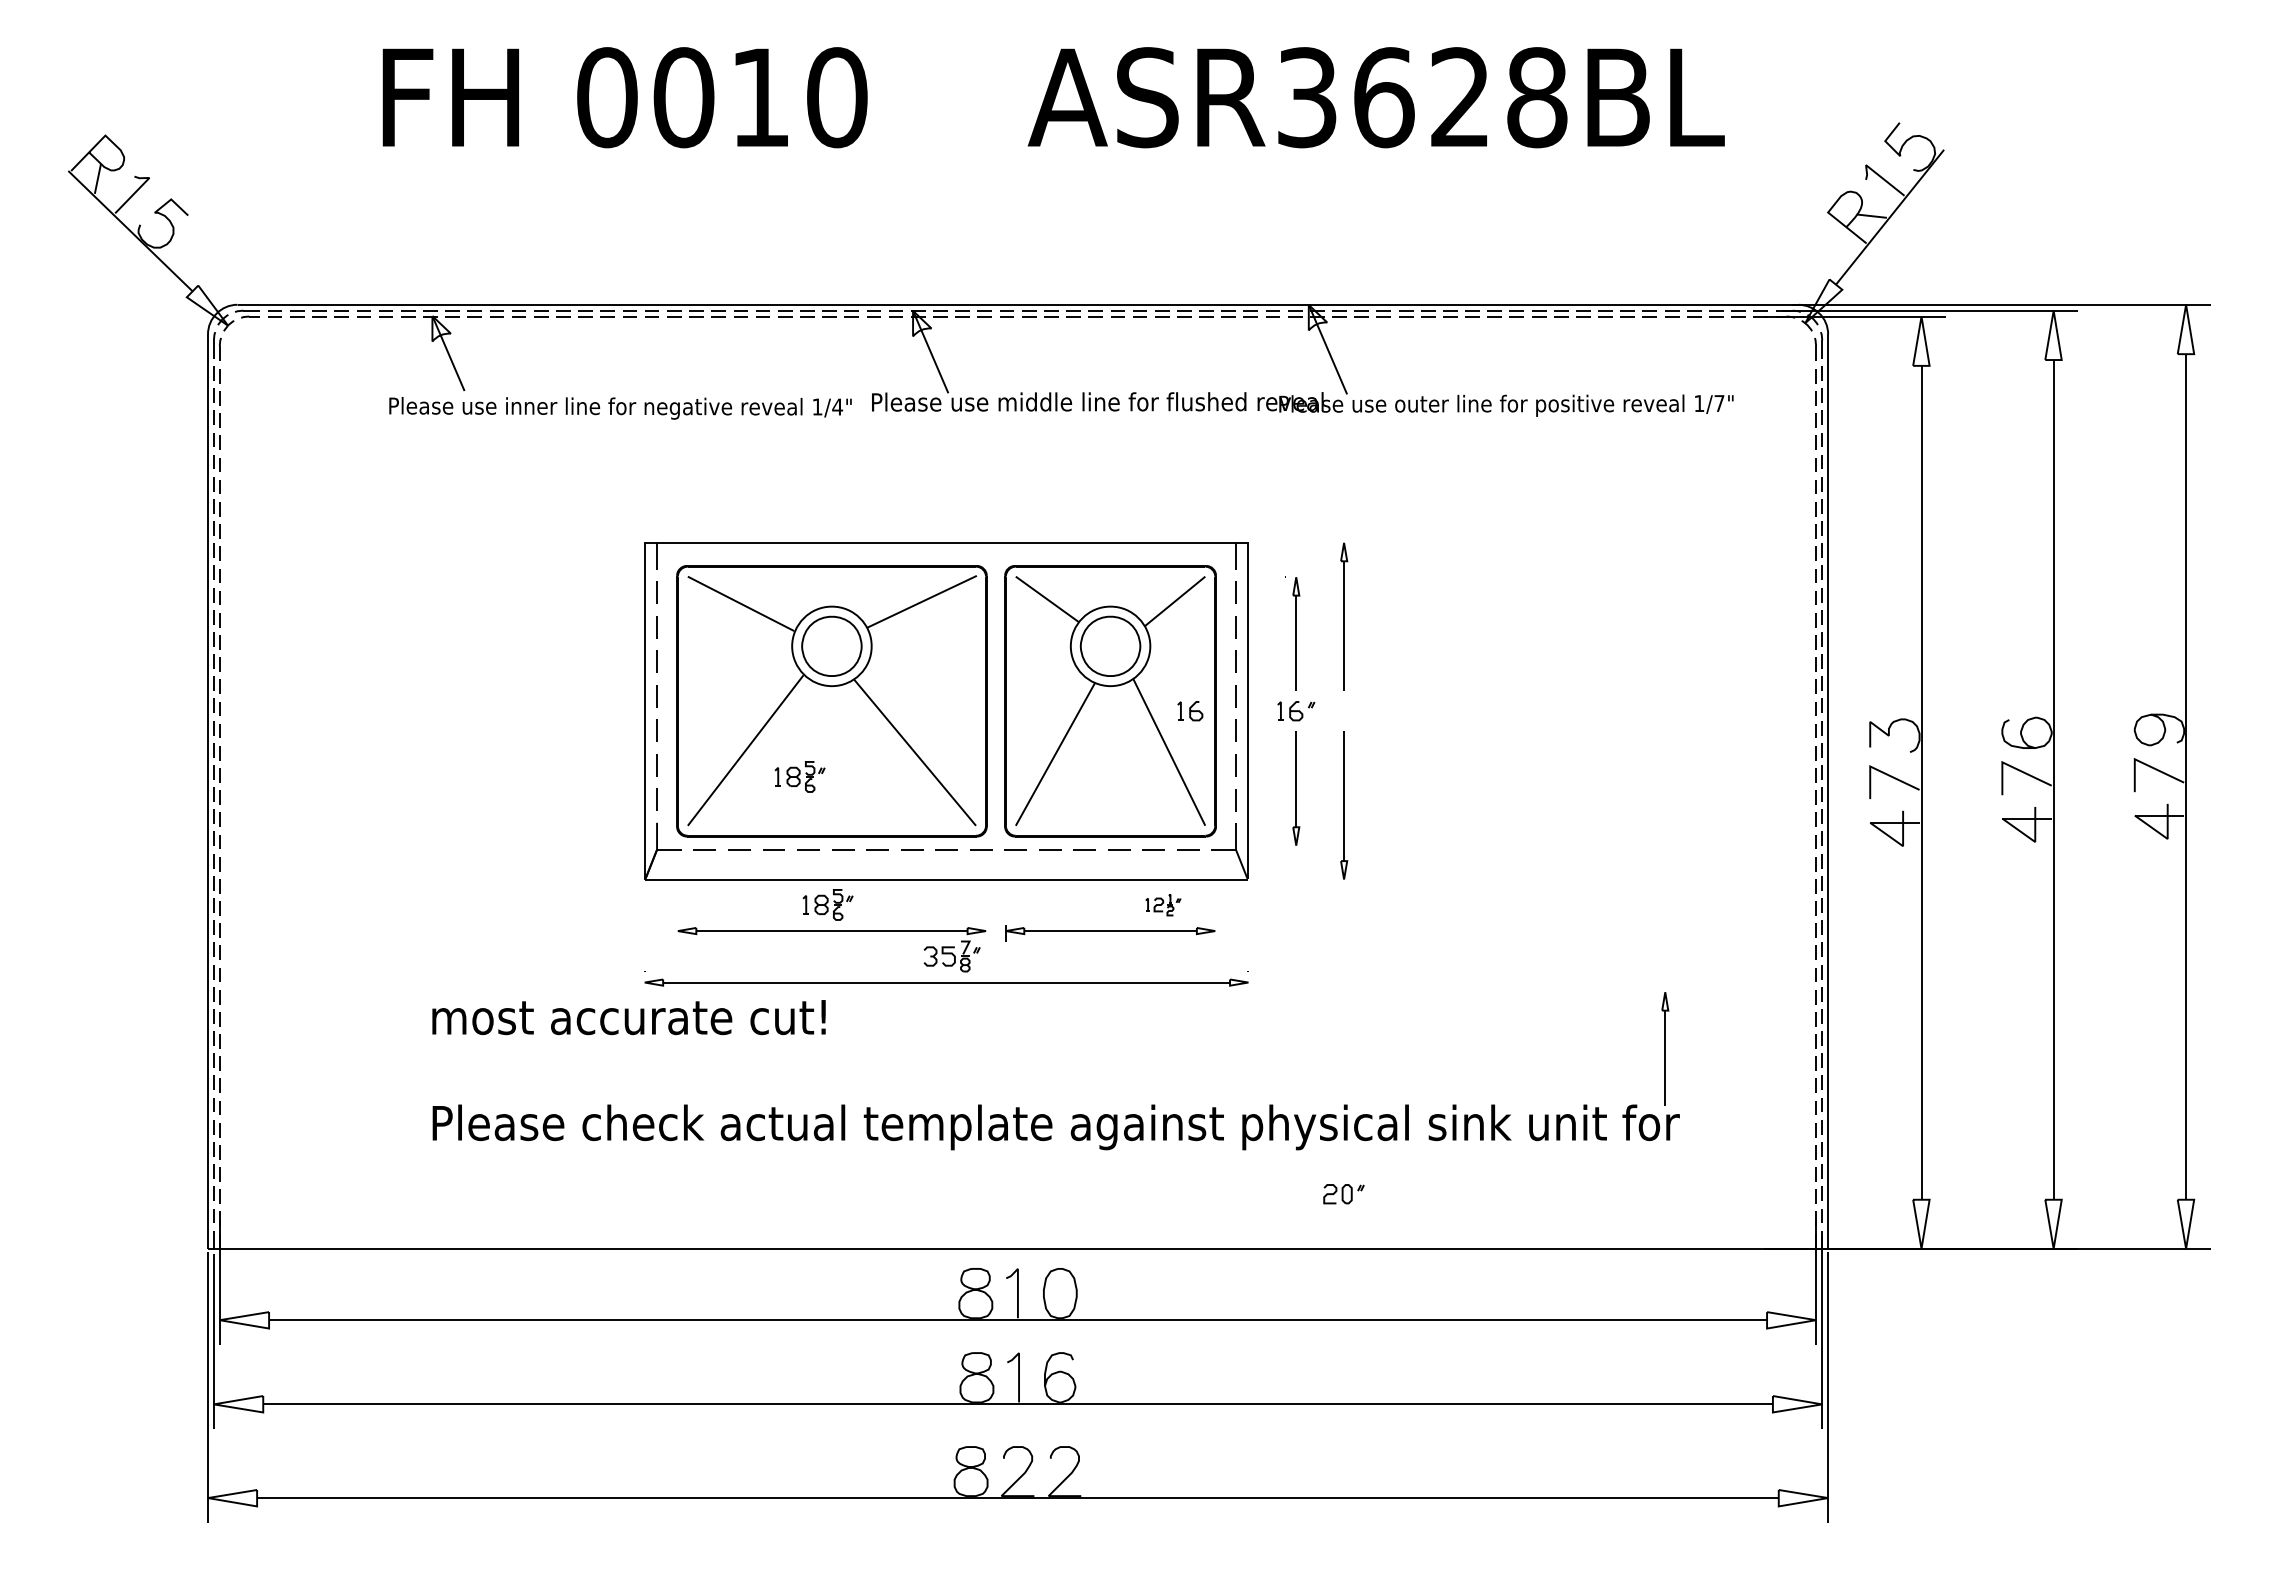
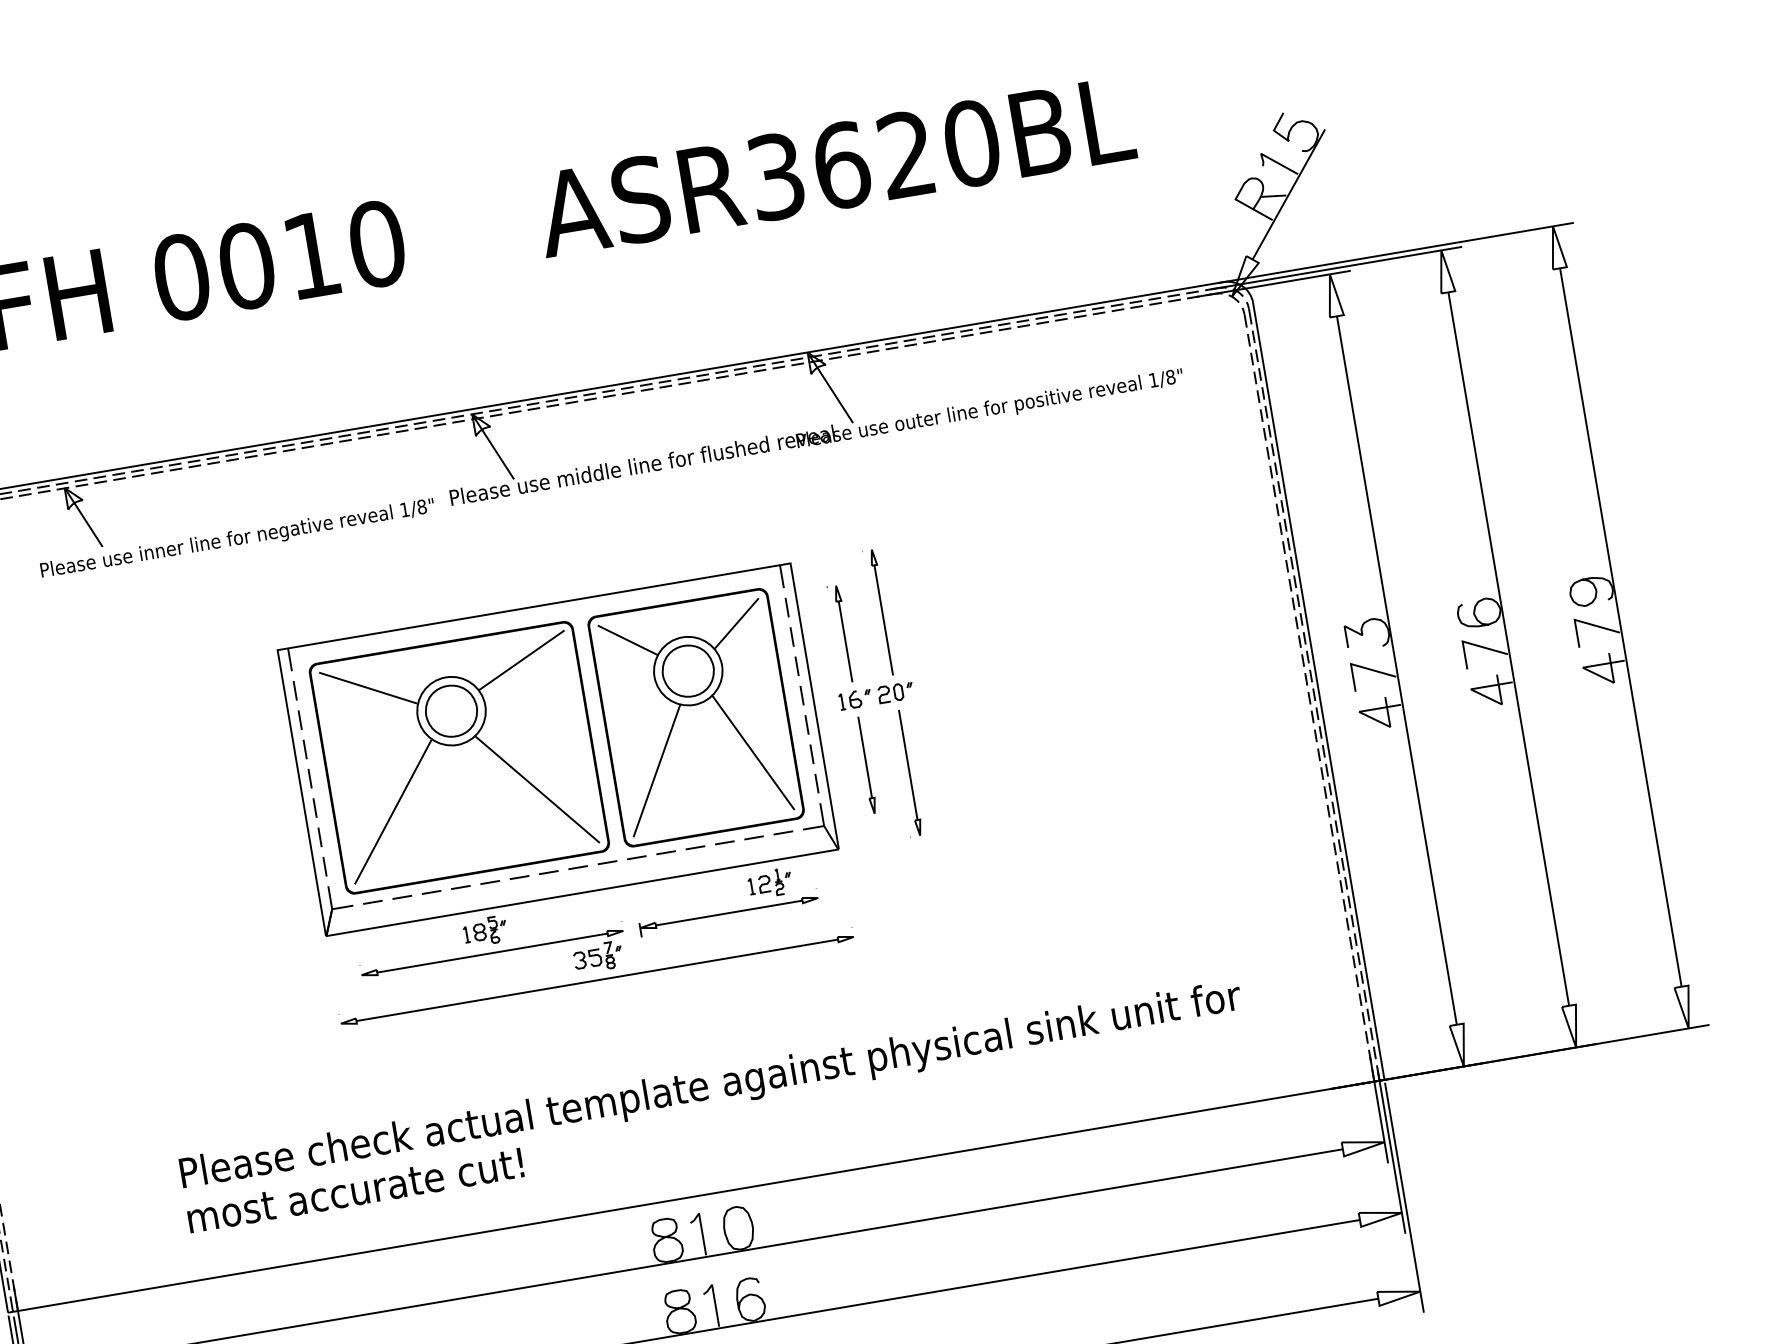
text: (1537, 97) -> (972, 143), ASR3628BL -> ASR3620BL
text: (1719, 403) -> (1170, 377), 1/7" -> 1/8"
text: (837, 406) -> (421, 506), 1/4" -> 1/8"
part: (1190, 711) -> (765, 714), removed
part: (799, 776) -> (442, 826), removed
part: (1163, 904) -> (770, 882), size x1.43
text: (628, 1017) -> (354, 1190), moved
part: (1665, 1048) -> (1217, 933), removed
part: (1343, 1194) -> (895, 693), moved

